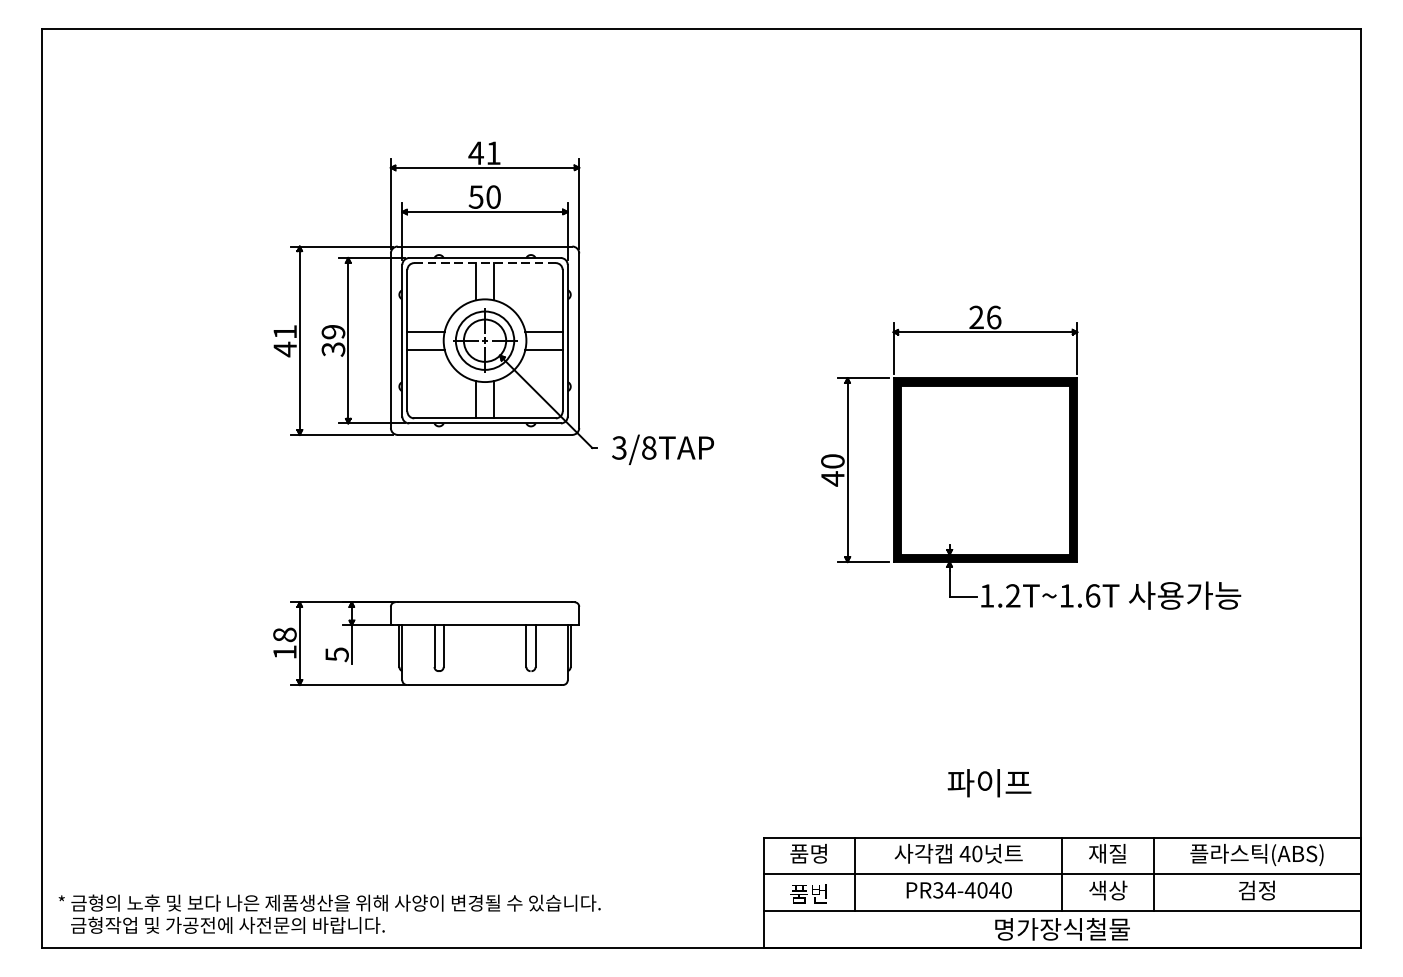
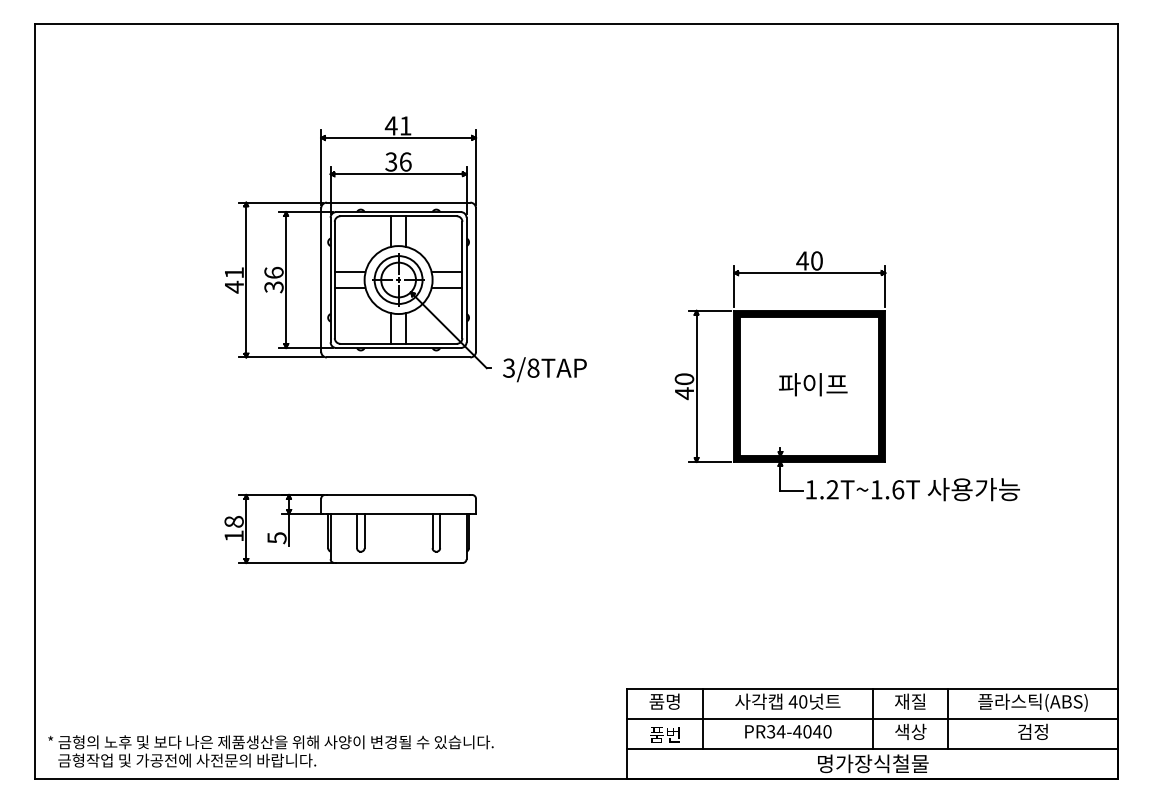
text: (484, 196) -> (398, 161), 50 -> 36
line: (486, 263) -> (399, 216), dashed -> solid
text: (984, 316) -> (809, 260), 26 -> 40
text: (332, 331) -> (273, 272), 39 -> 36
text: (989, 782) -> (813, 384), moved

